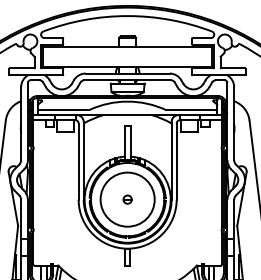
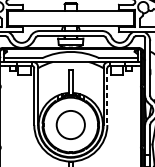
line: (176, 162) -> (107, 97), solid -> dashed
circle: (127, 199) -> (70, 124), size x0.7
part: (127, 199) -> (70, 124), removed

